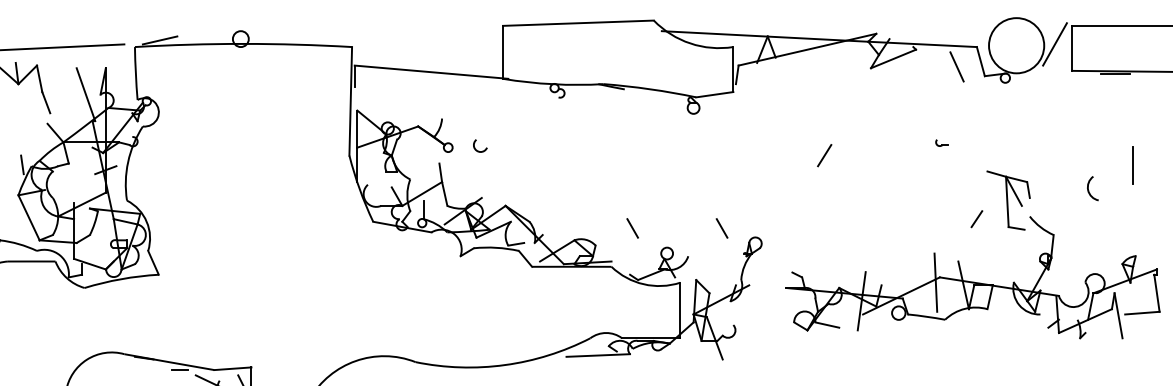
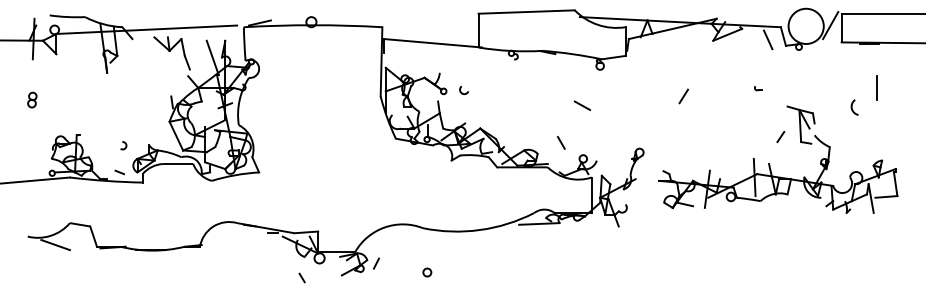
line: (1131, 165) -> (876, 87), moved
line: (665, 169) -> (582, 105), added
arc: (1089, 188) -> (852, 107), moved
line: (722, 227) -> (618, 142), removed

